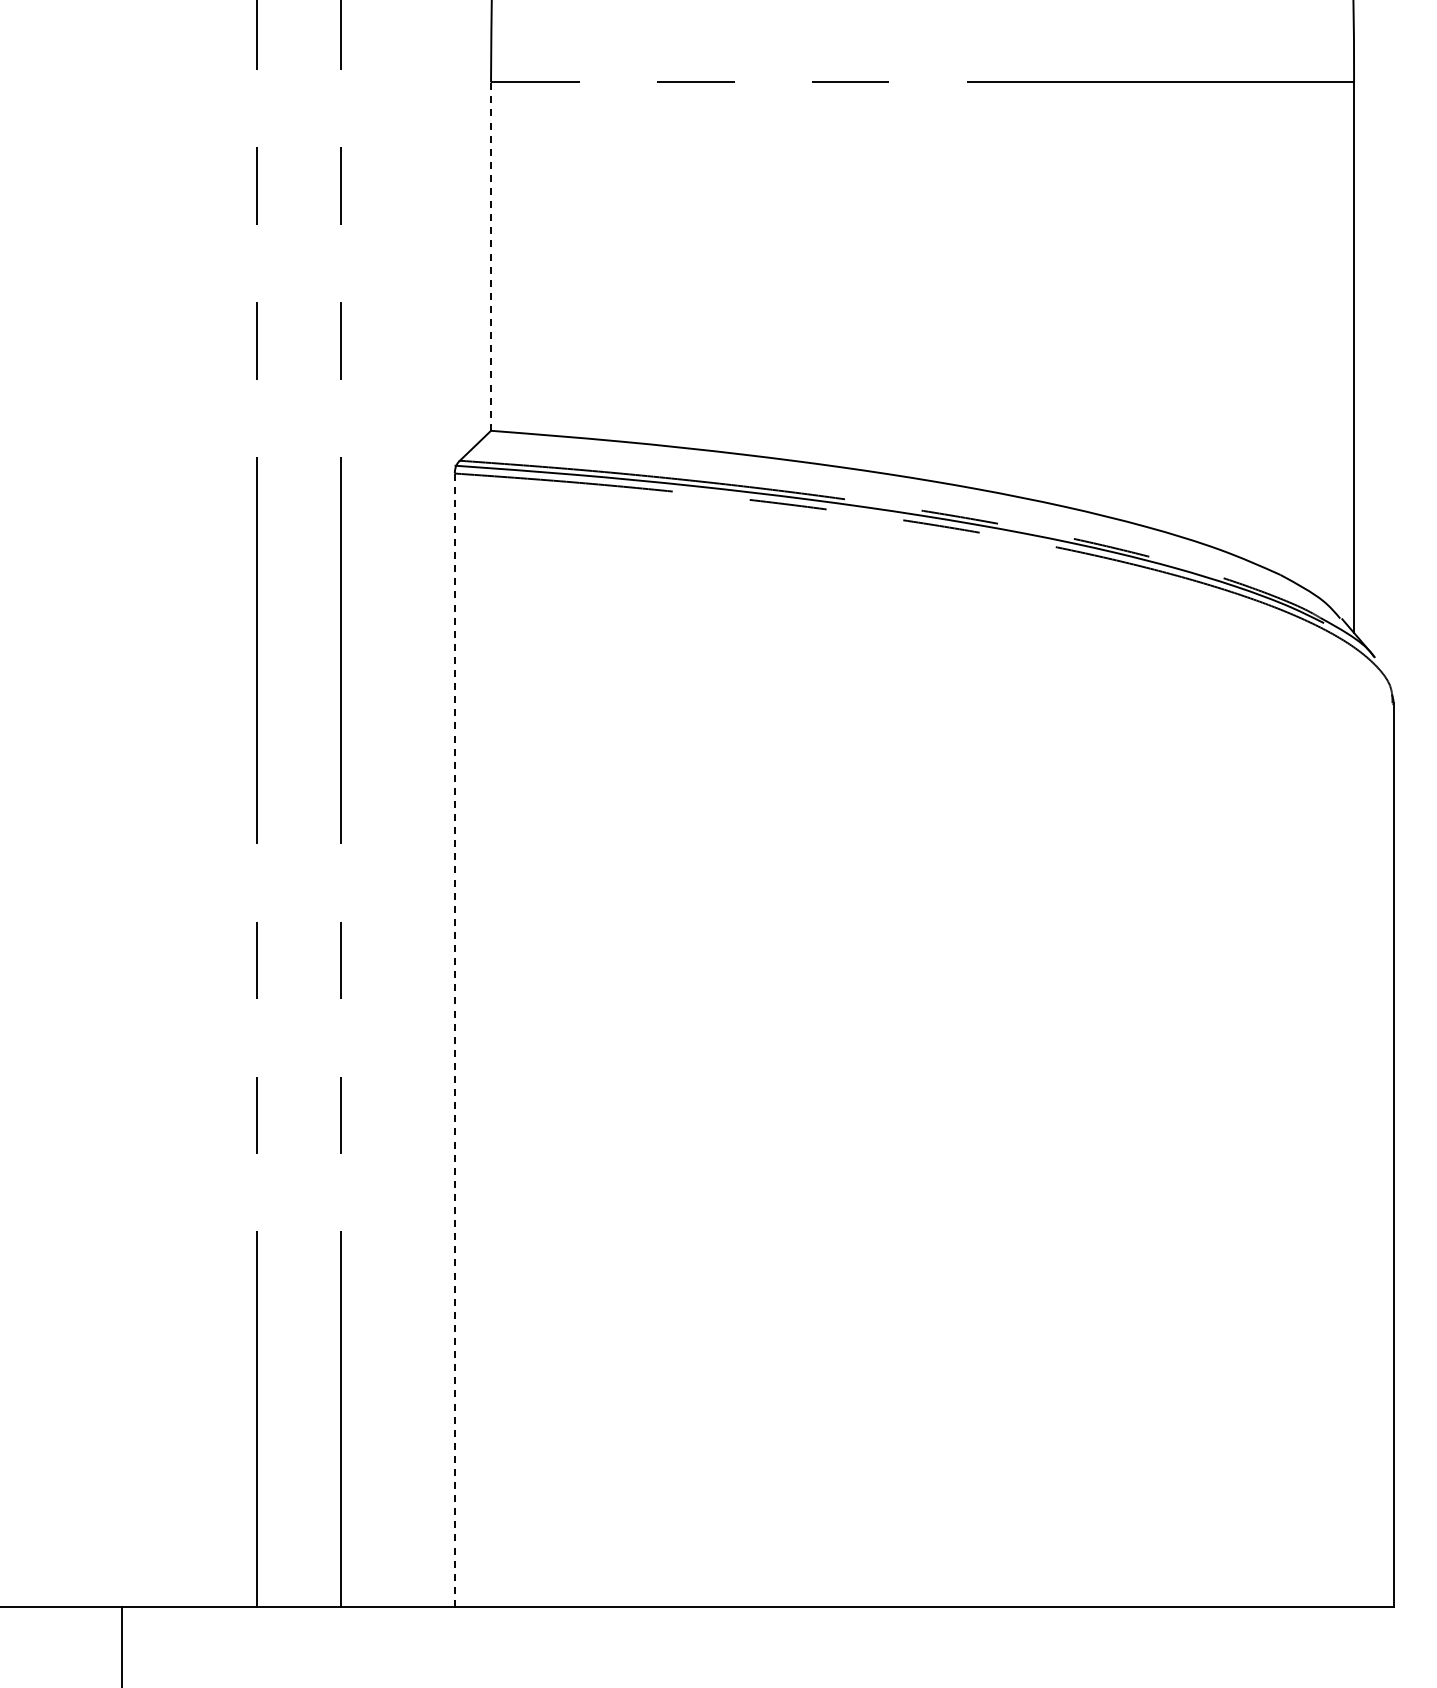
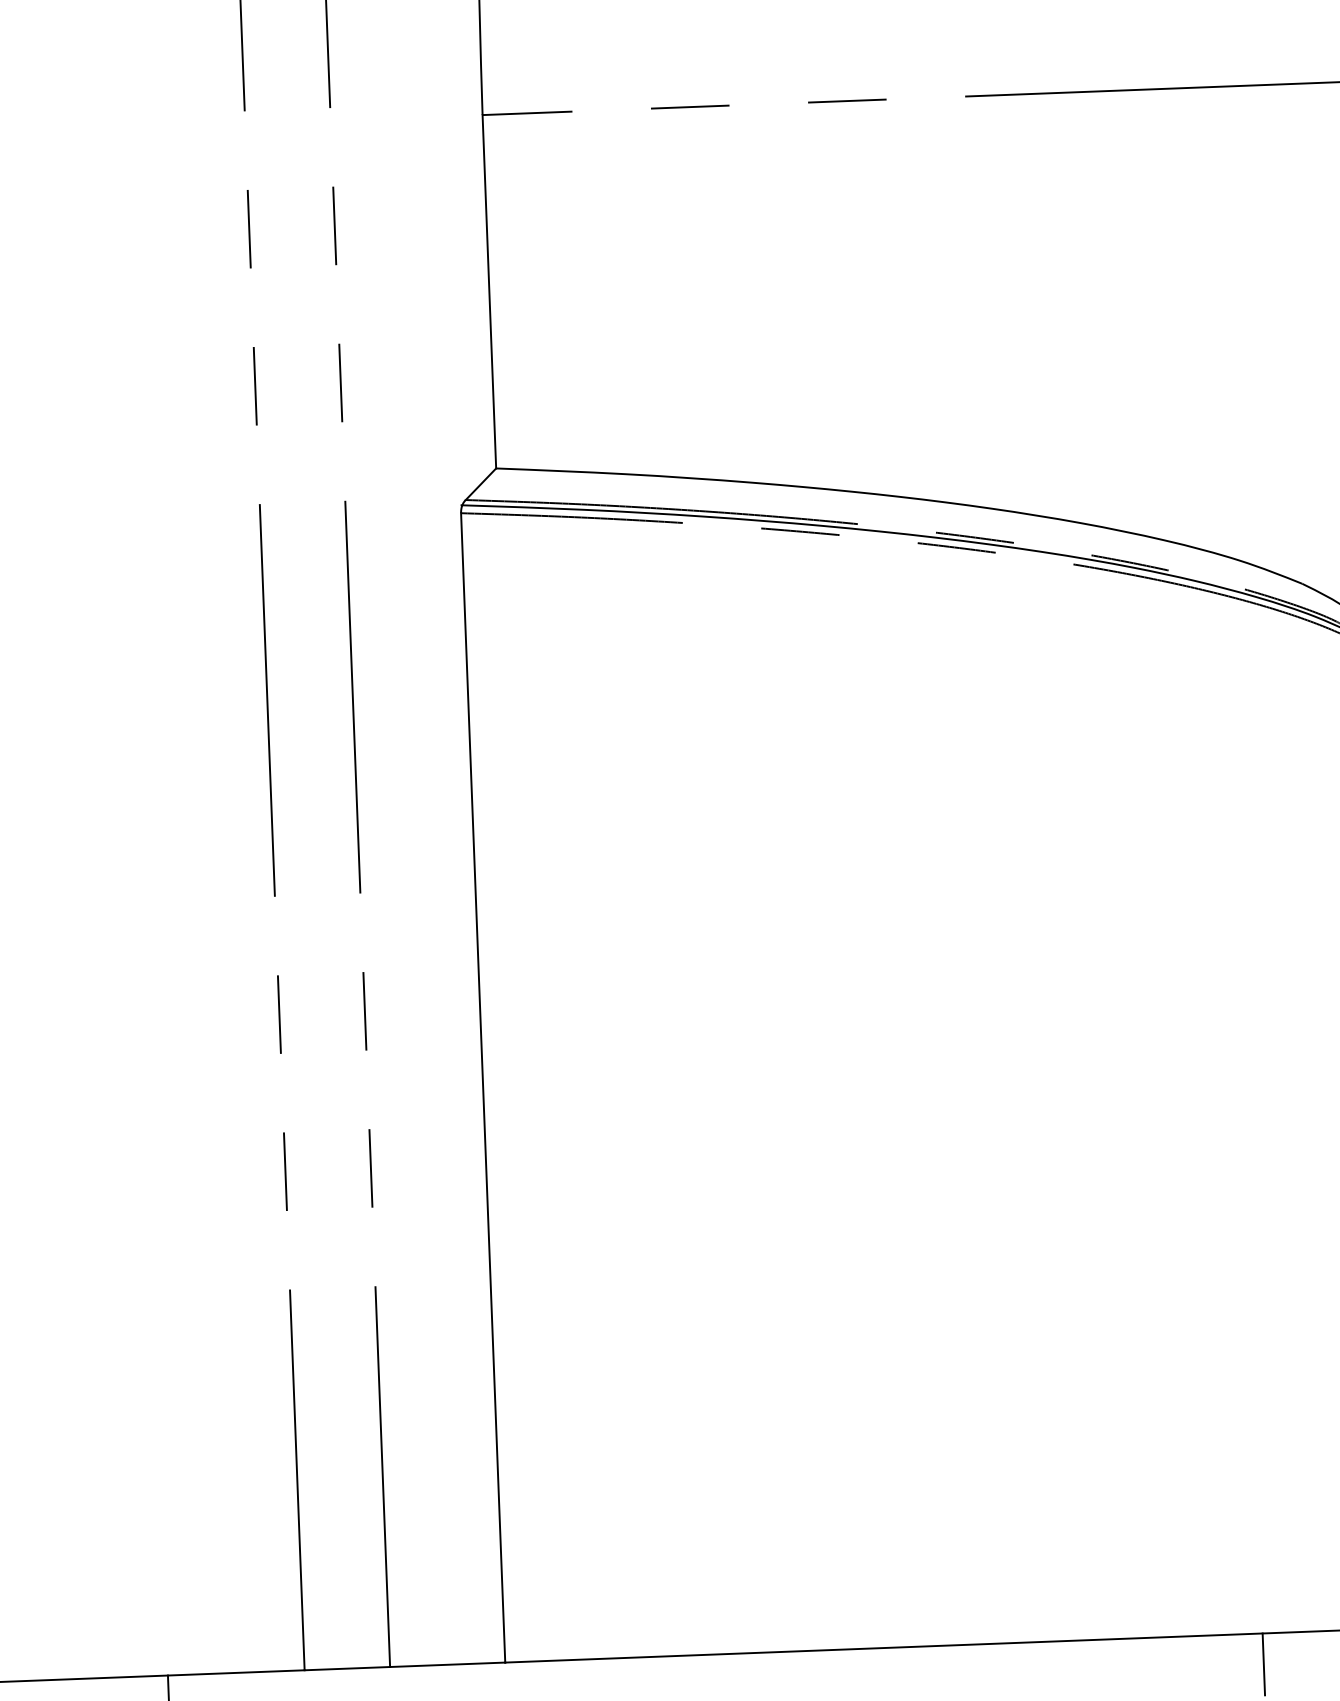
line: (491, 256) -> (489, 291), dashed -> solid
line: (454, 1040) -> (482, 1088), dashed -> solid
line: (1201, 1636) -> (1263, 1663), added

